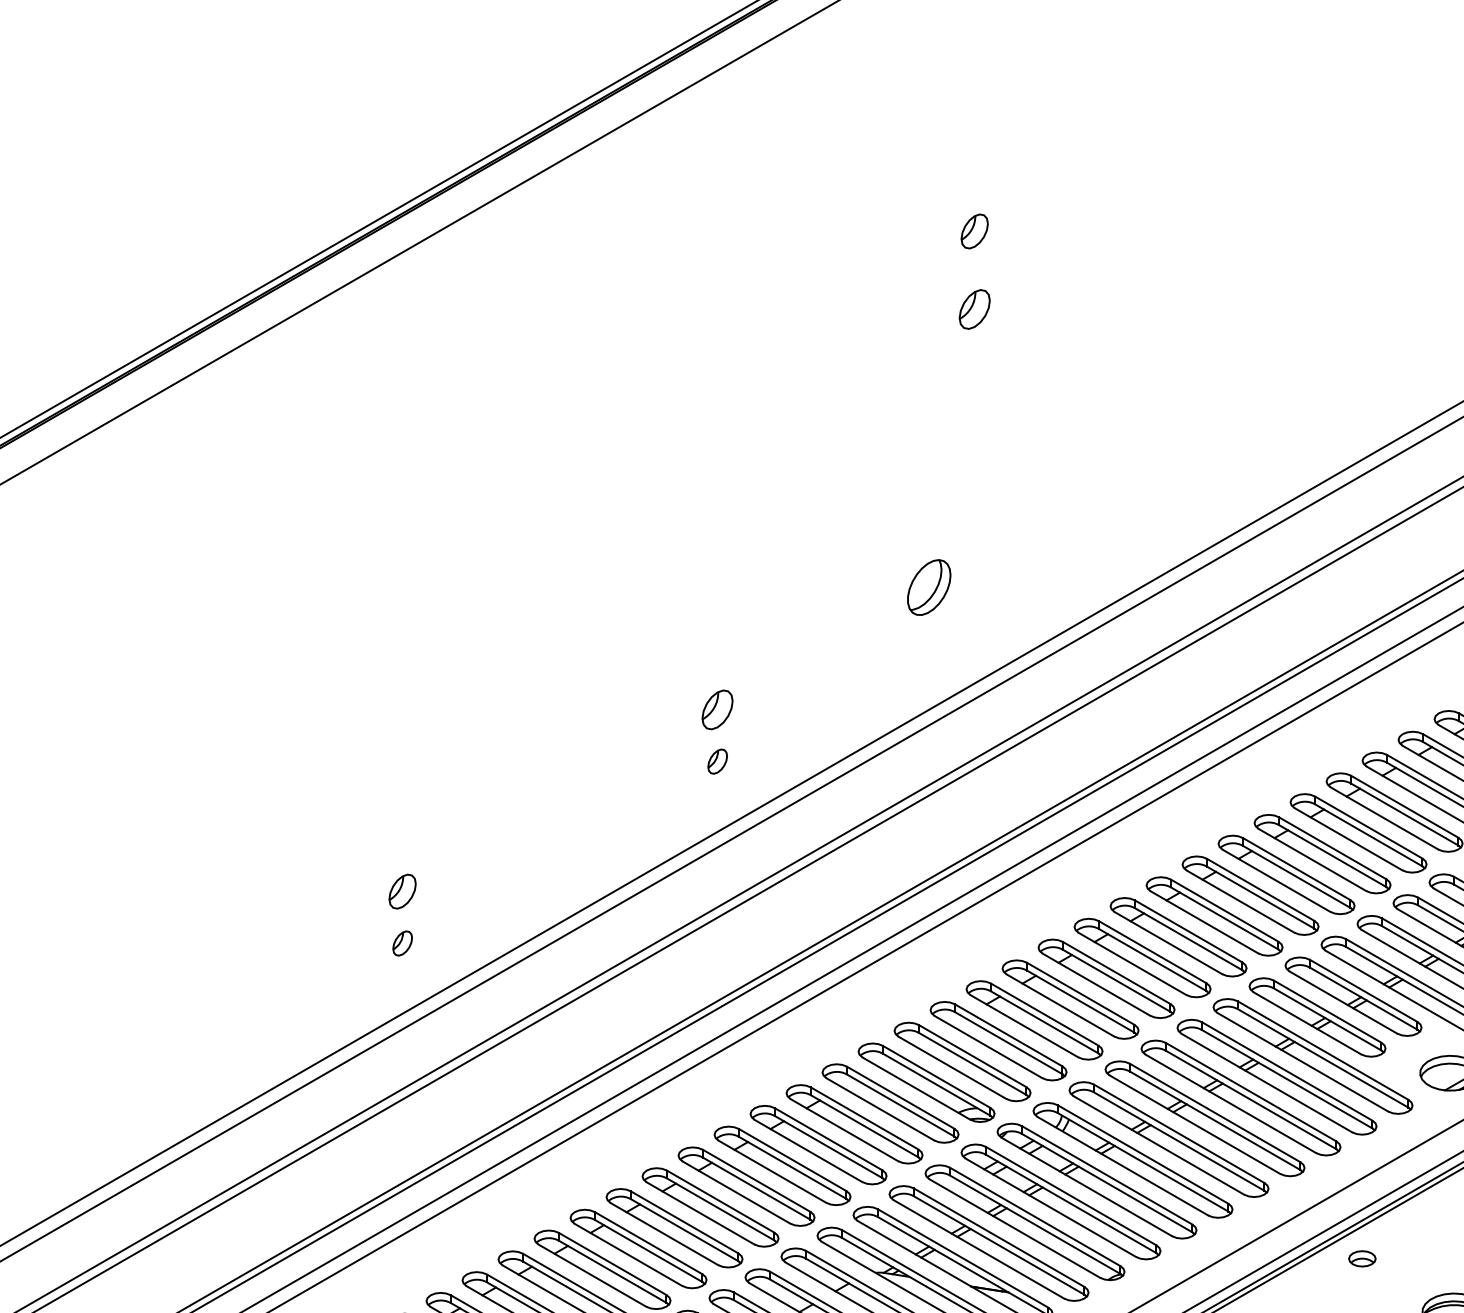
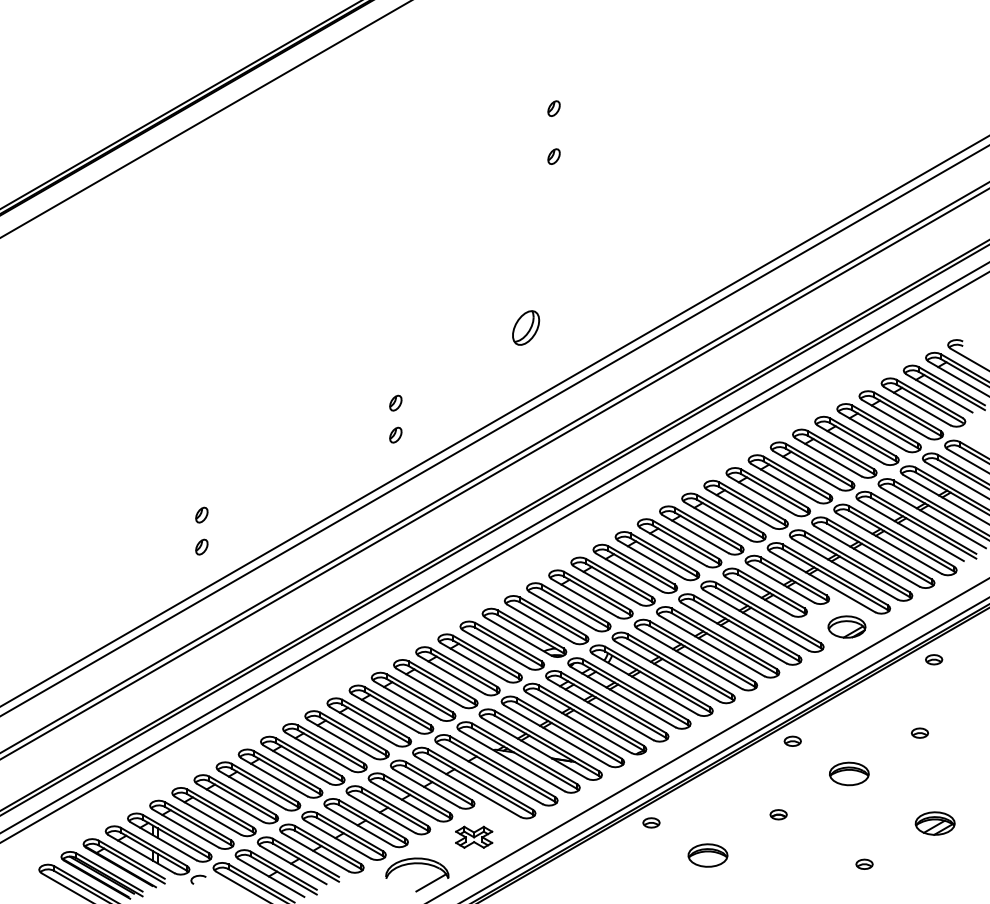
part: (973, 231) -> (553, 108), size x0.71
part: (973, 309) -> (553, 156), size x0.62
part: (717, 708) -> (395, 402), size x0.62
part: (402, 890) -> (201, 514), size x0.71

